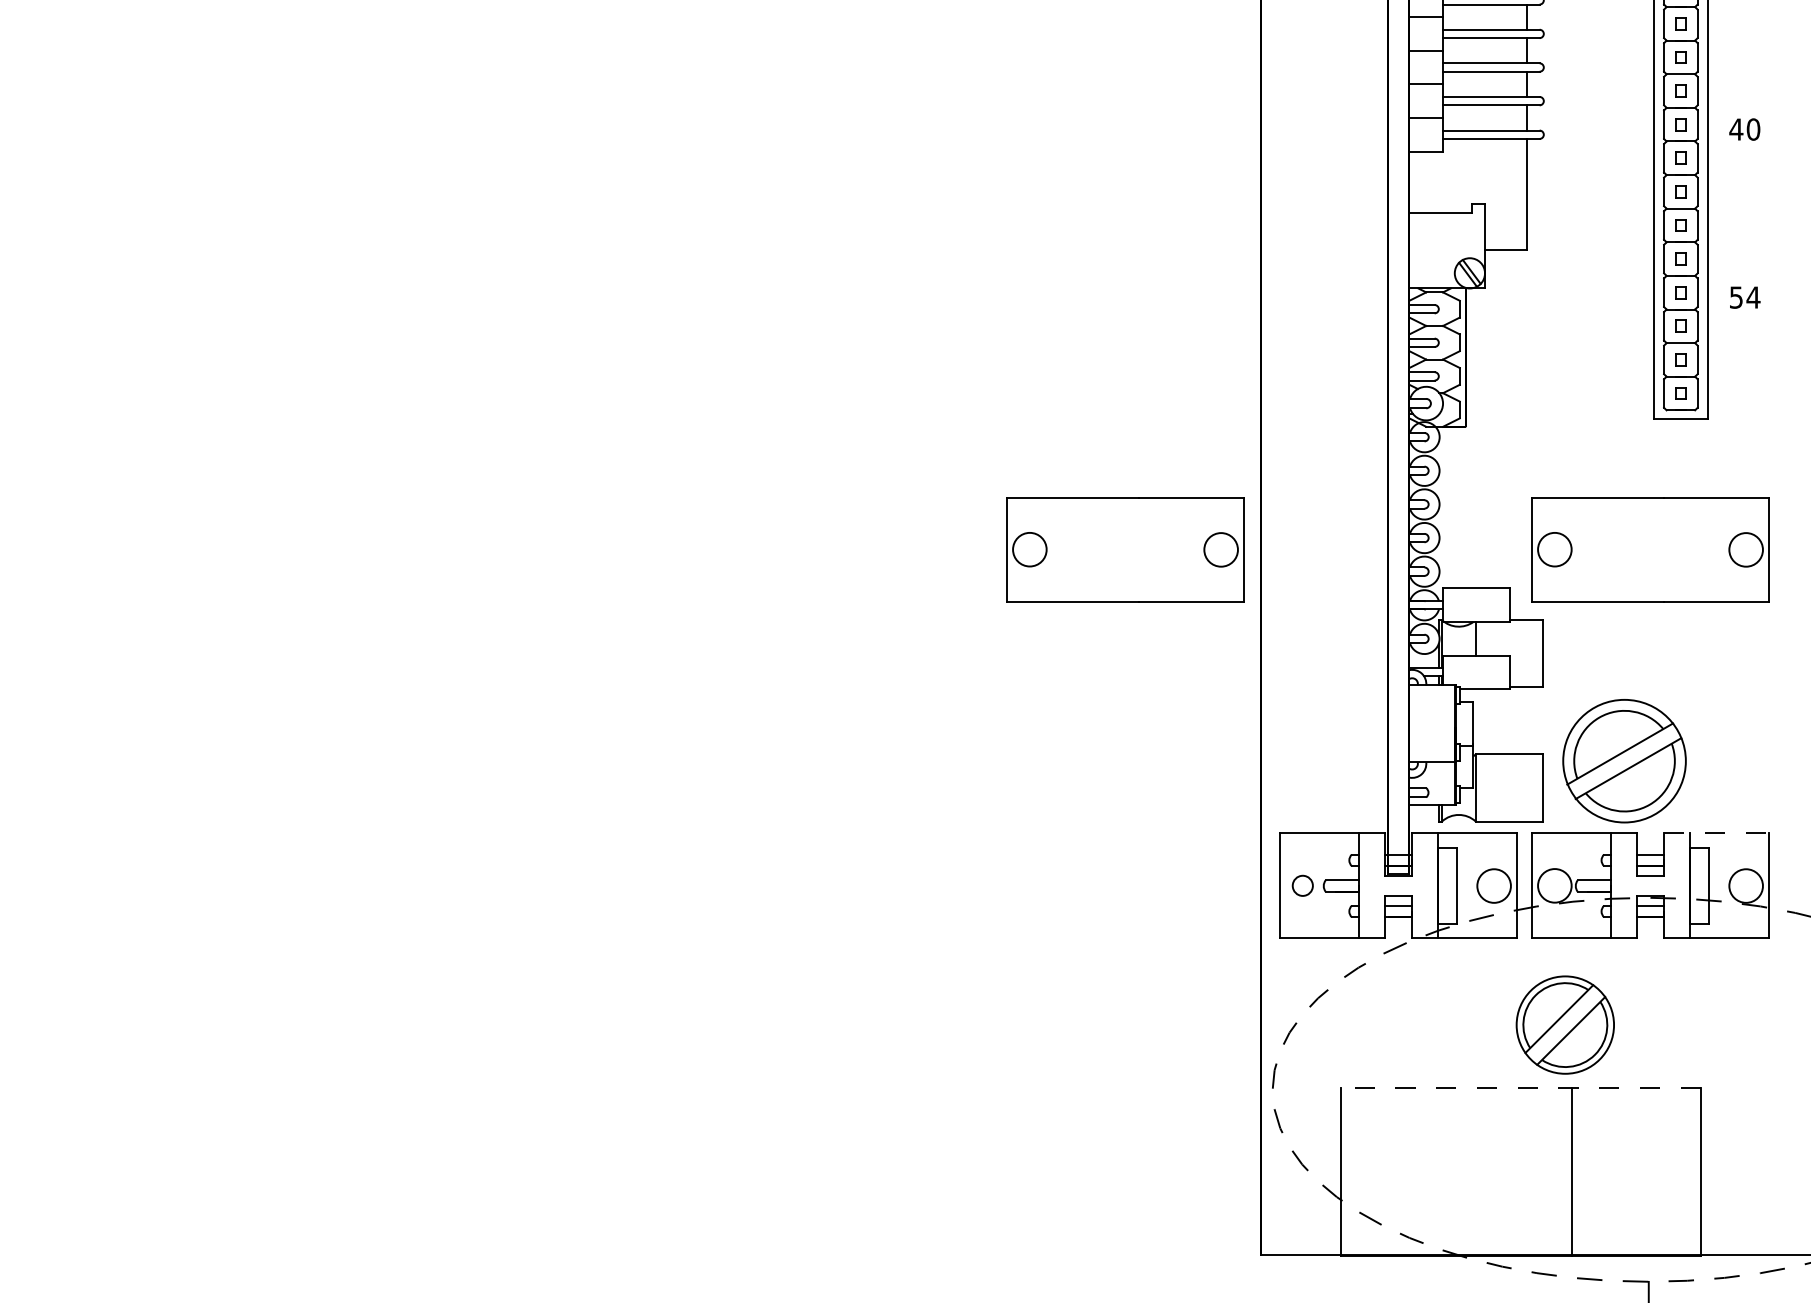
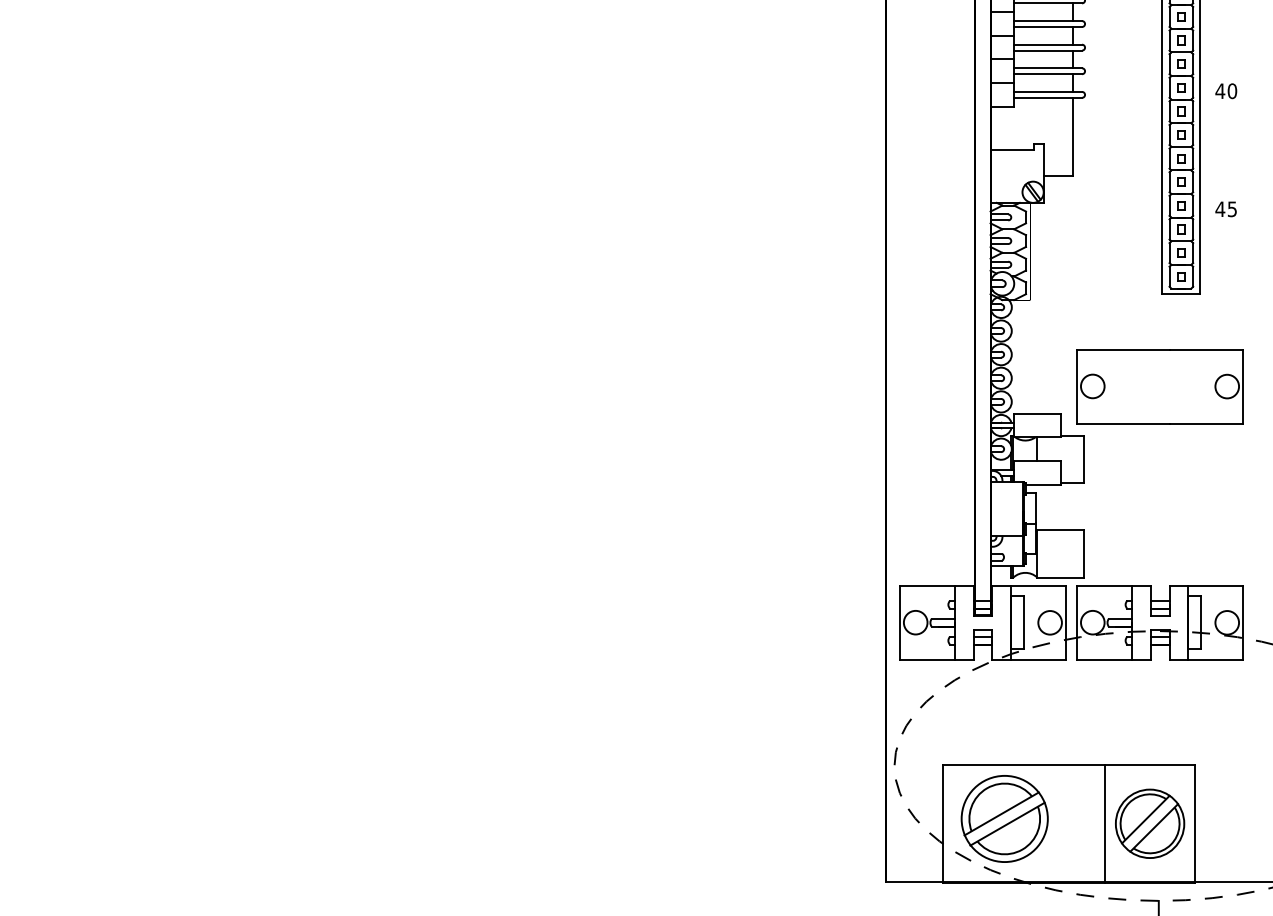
text: (1744, 297) -> (1226, 209), 54 -> 45
part: (1125, 549) -> (791, 386), removed
part: (1624, 761) -> (1004, 819), moved
line: (1716, 833) -> (1206, 585), dashed -> solid
circle: (1302, 885) -> (915, 622), size x1.67
part: (1564, 1024) -> (1149, 823), moved
line: (1521, 1087) -> (1069, 764), dashed -> solid

